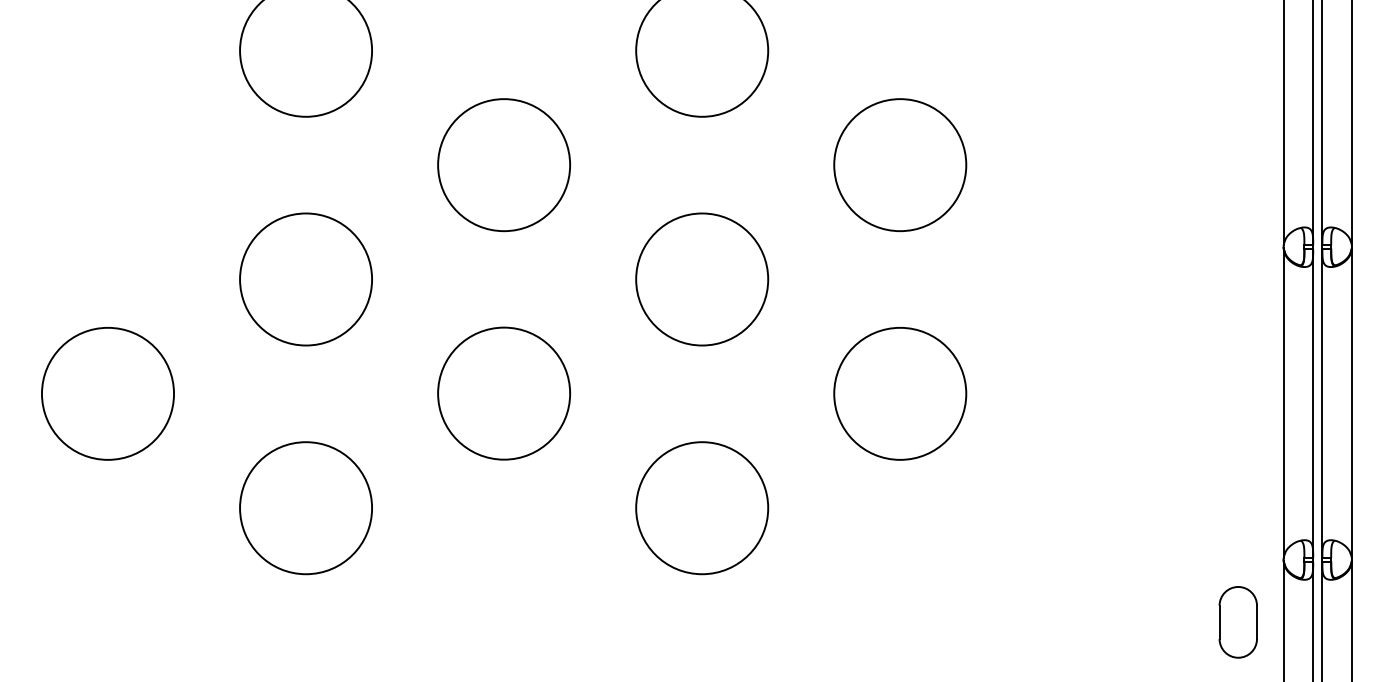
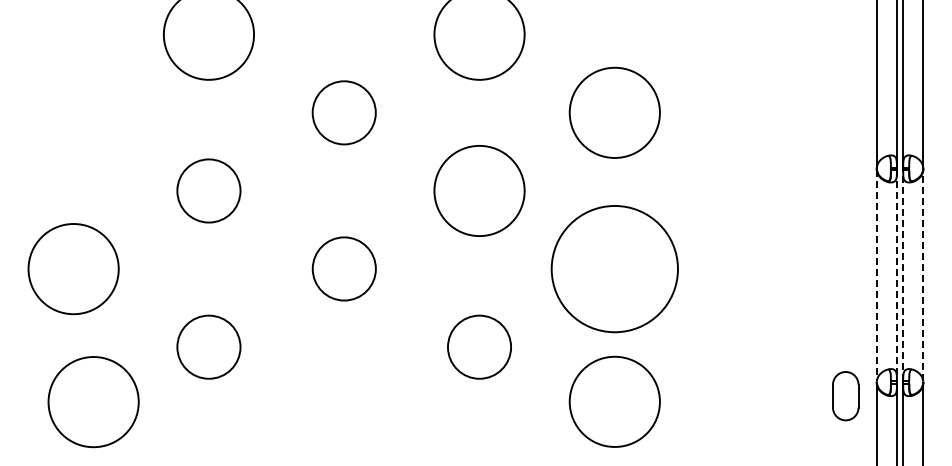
circle: (504, 164) -> (344, 112), size x0.7
circle: (305, 278) -> (208, 190), size x0.7
circle: (504, 392) -> (344, 268), size x0.7
circle: (899, 394) -> (614, 269), size x1.4
line: (1322, 403) -> (903, 275), solid -> dashed
line: (1352, 403) -> (923, 275), solid -> dashed
line: (1283, 404) -> (876, 276), solid -> dashed
line: (1312, 404) -> (896, 276), solid -> dashed
circle: (305, 508) -> (208, 347), size x0.7
circle: (702, 508) -> (479, 347), size x0.7
circle: (899, 587) -> (614, 401), added
circle: (137, 589) -> (93, 402), added
part: (1237, 622) -> (845, 396), moved

